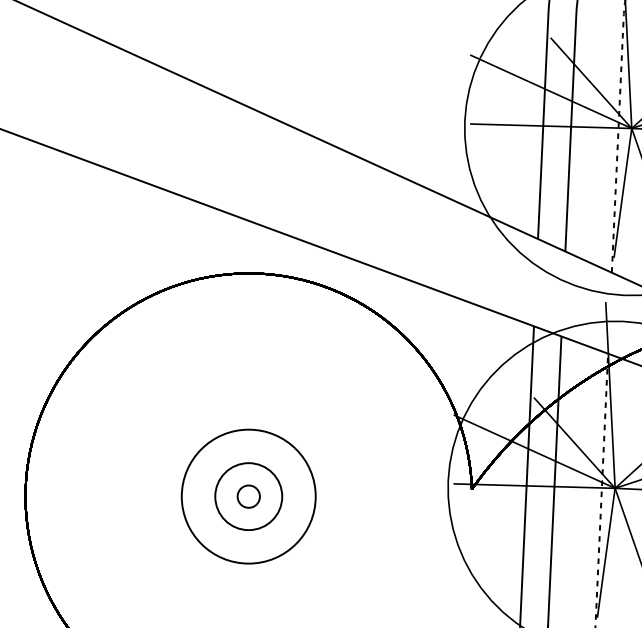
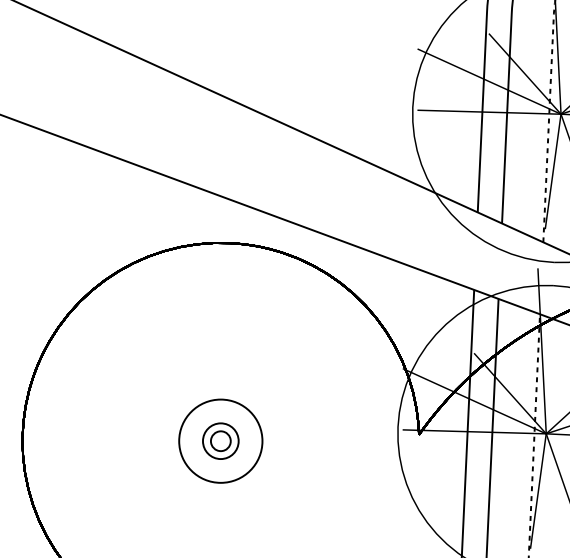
circle: (248, 496) -> (220, 441), size x0.6
circle: (248, 496) -> (220, 441), size x0.7

